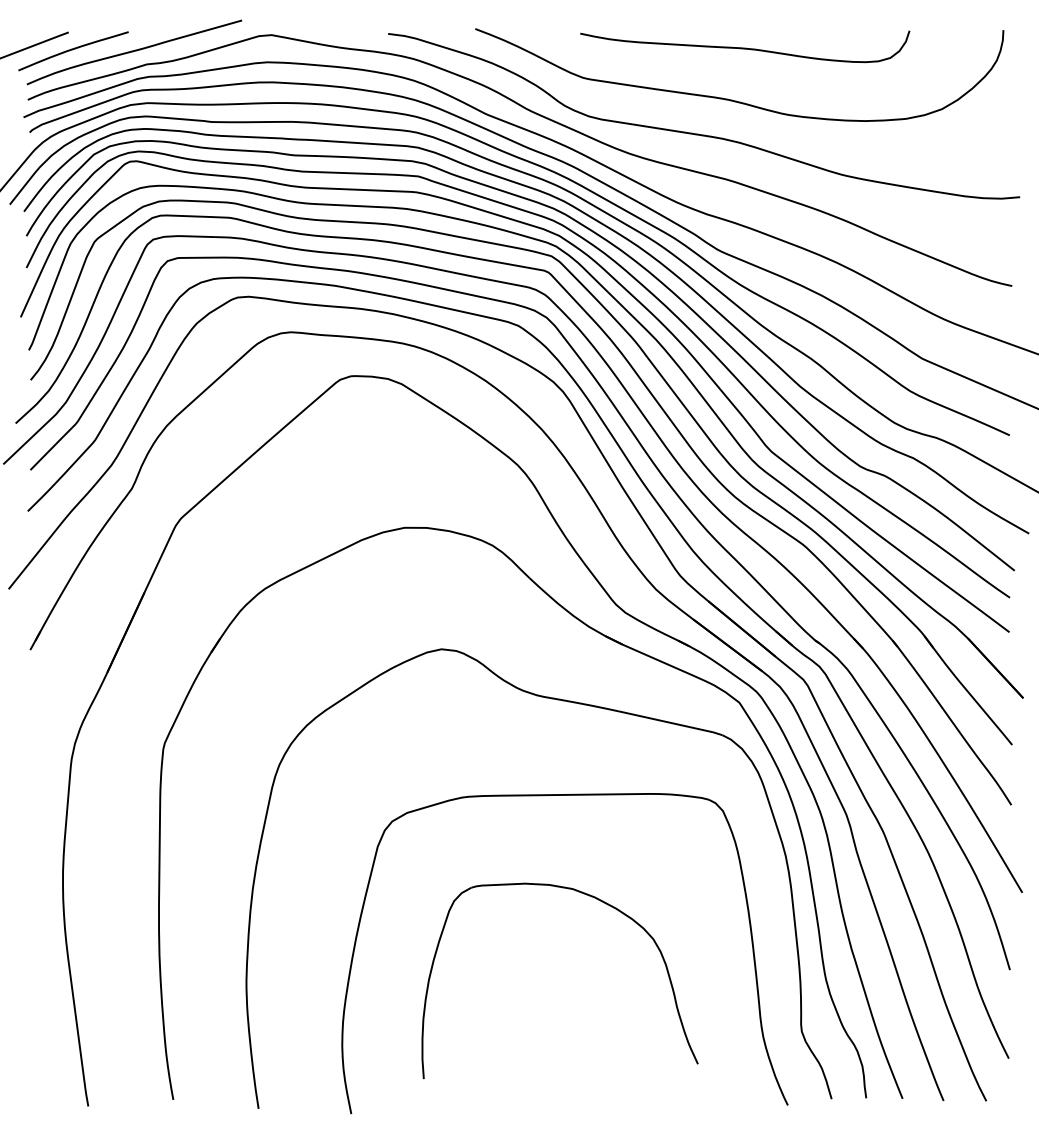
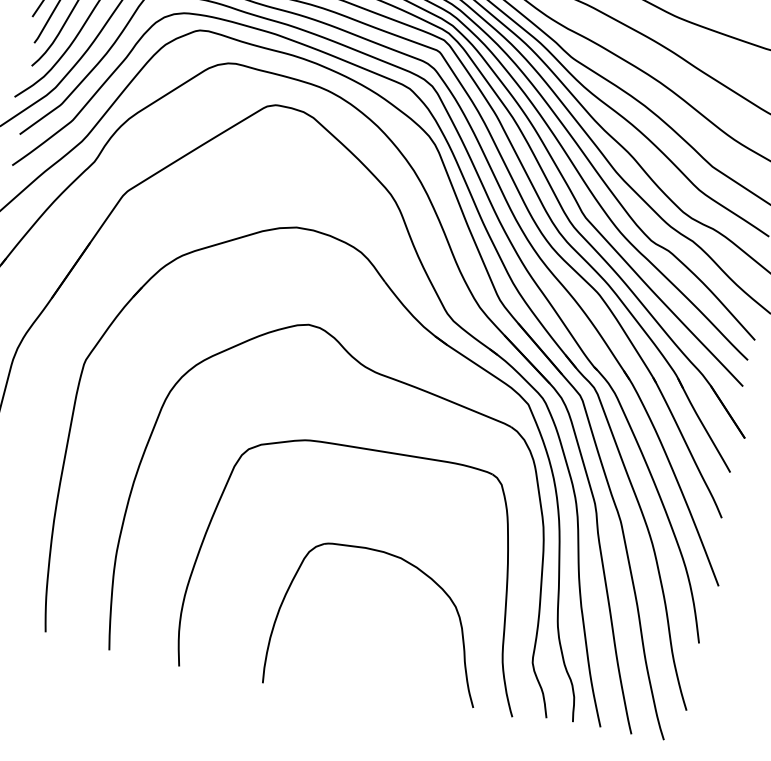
part: (605, 904) -> (423, 574), moved

